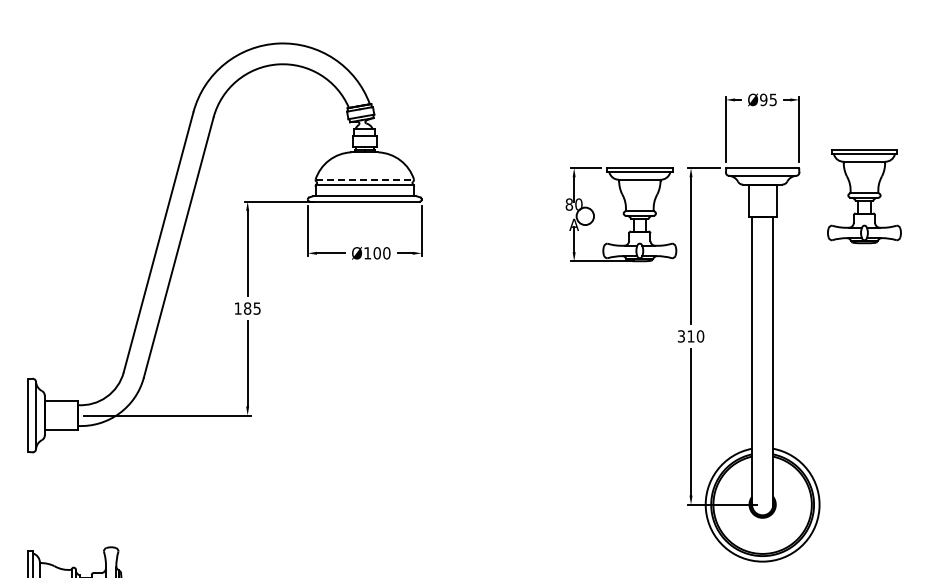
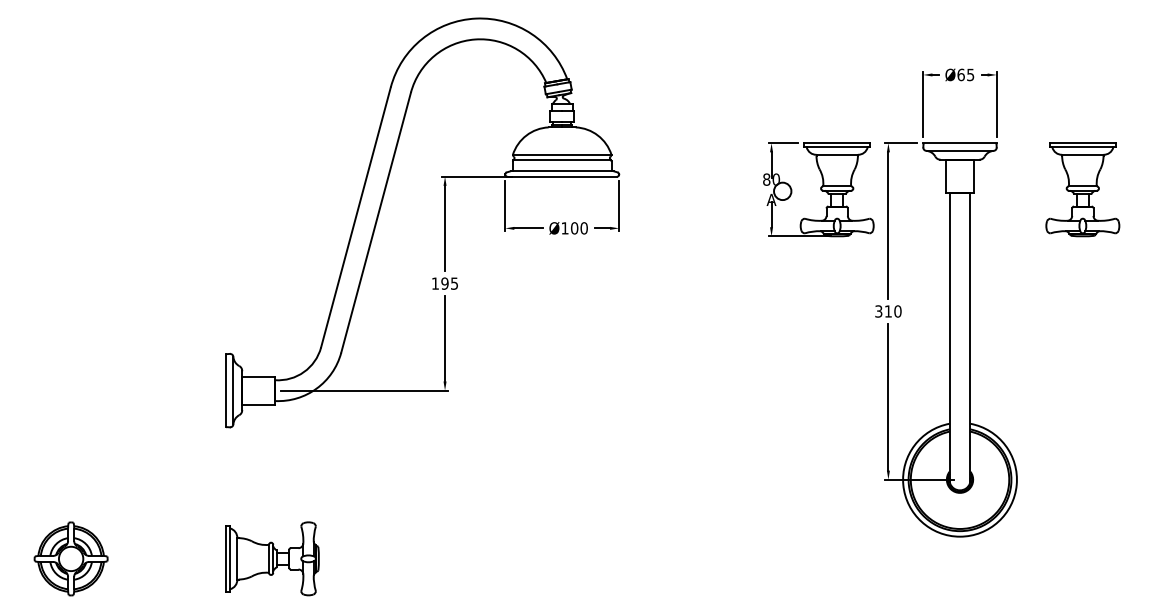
text: (763, 99) -> (960, 74), Ø95 -> Ø65
line: (365, 179) -> (562, 154), dashed -> solid
part: (864, 196) -> (1082, 189), moved
text: (247, 308) -> (444, 283), 185 -> 195

